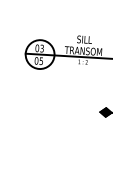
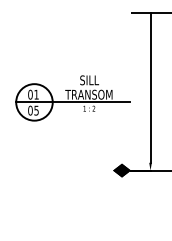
text: (42, 48) -> (36, 94), 03 -> 01

